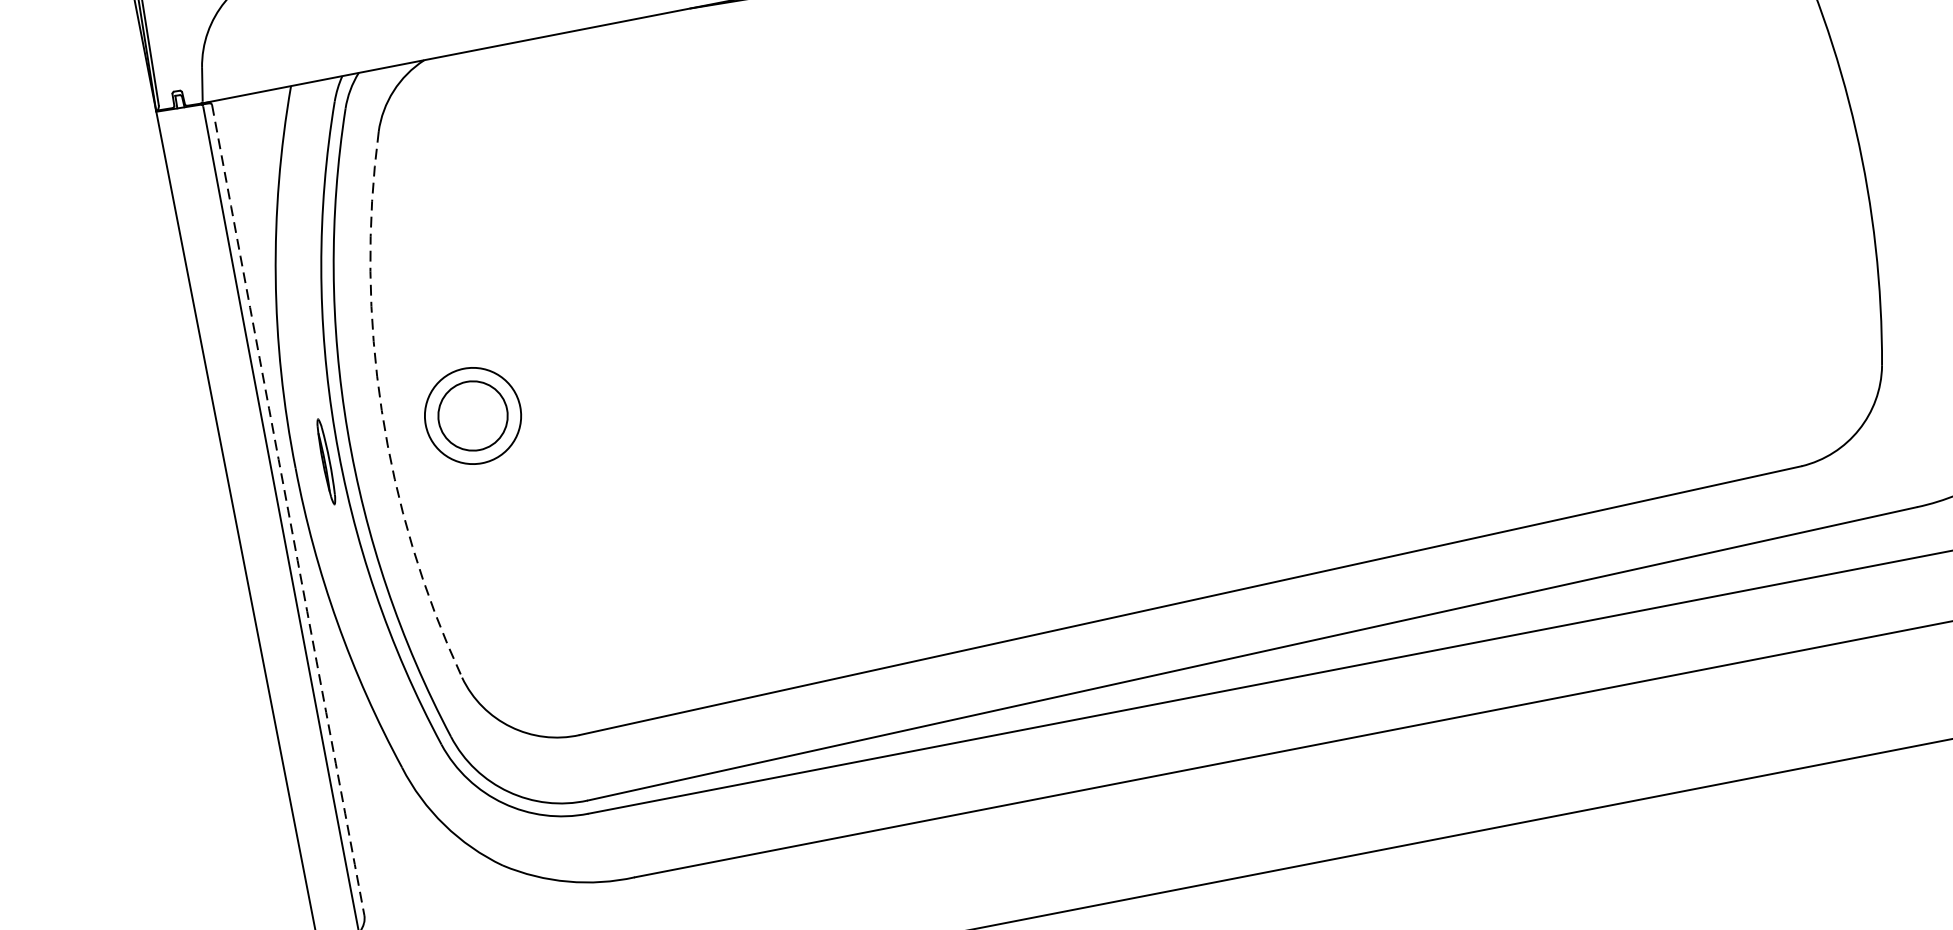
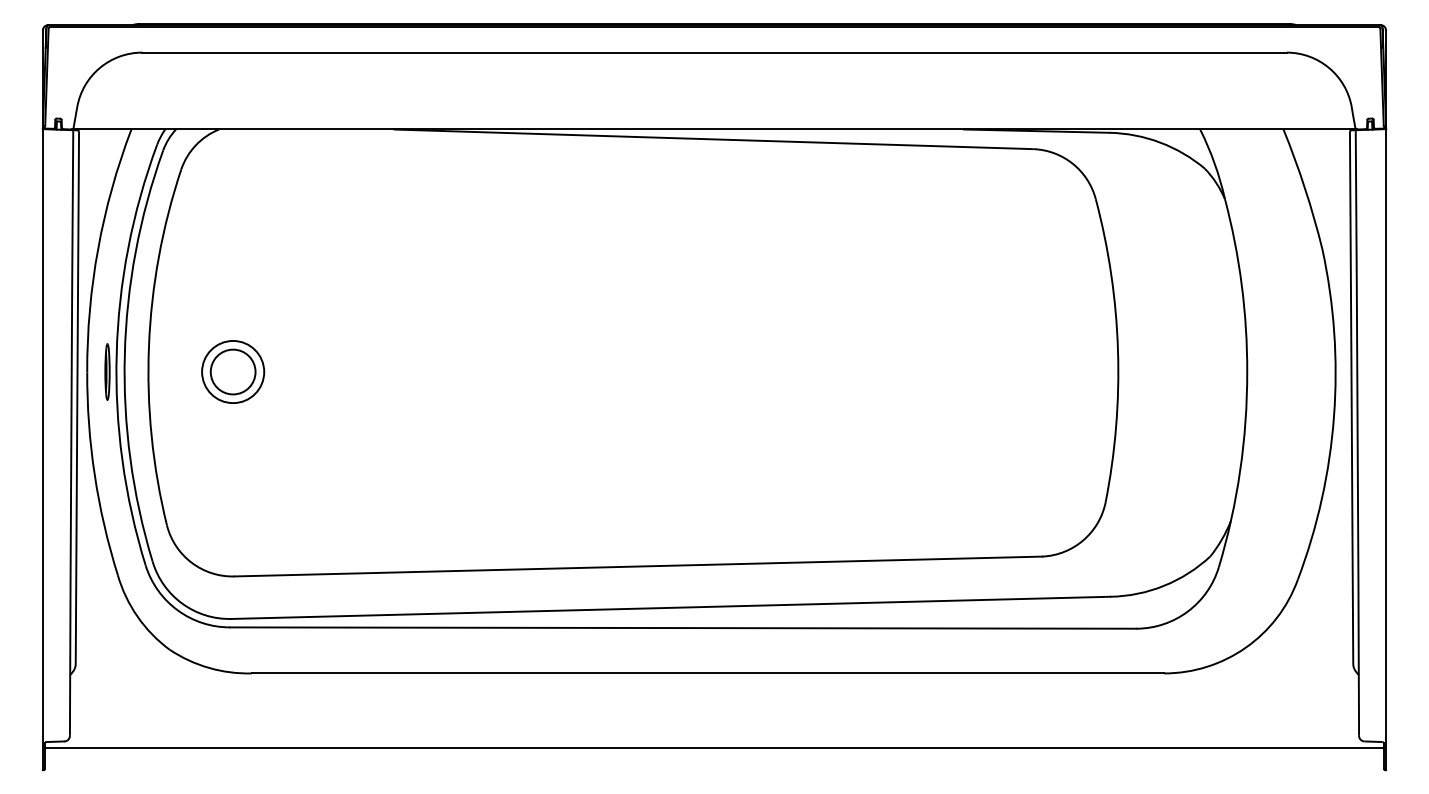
arc: (381, 410) -> (148, 346), dashed -> solid
part: (473, 415) -> (233, 371), moved
arc: (288, 509) -> (77, 397), dashed -> solid

